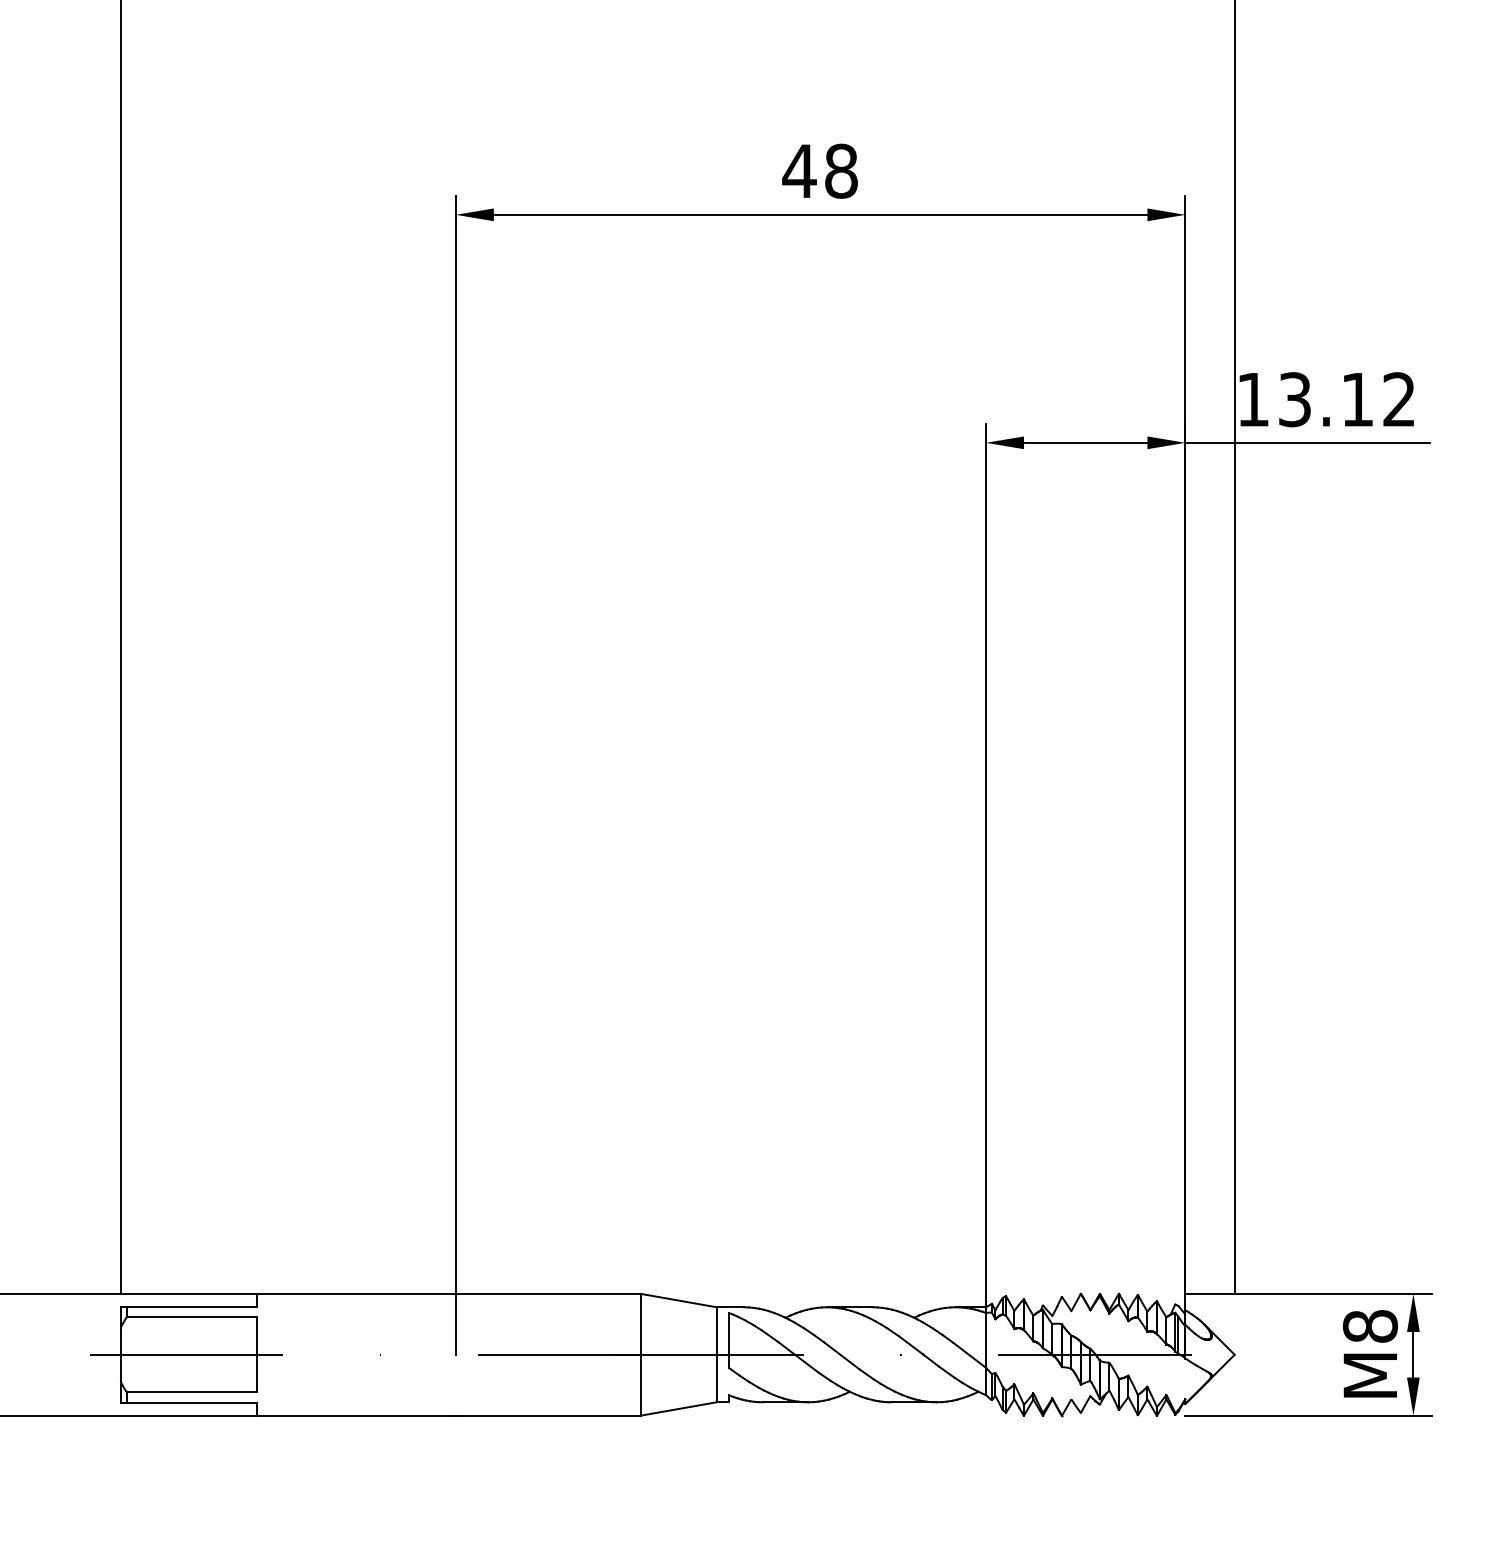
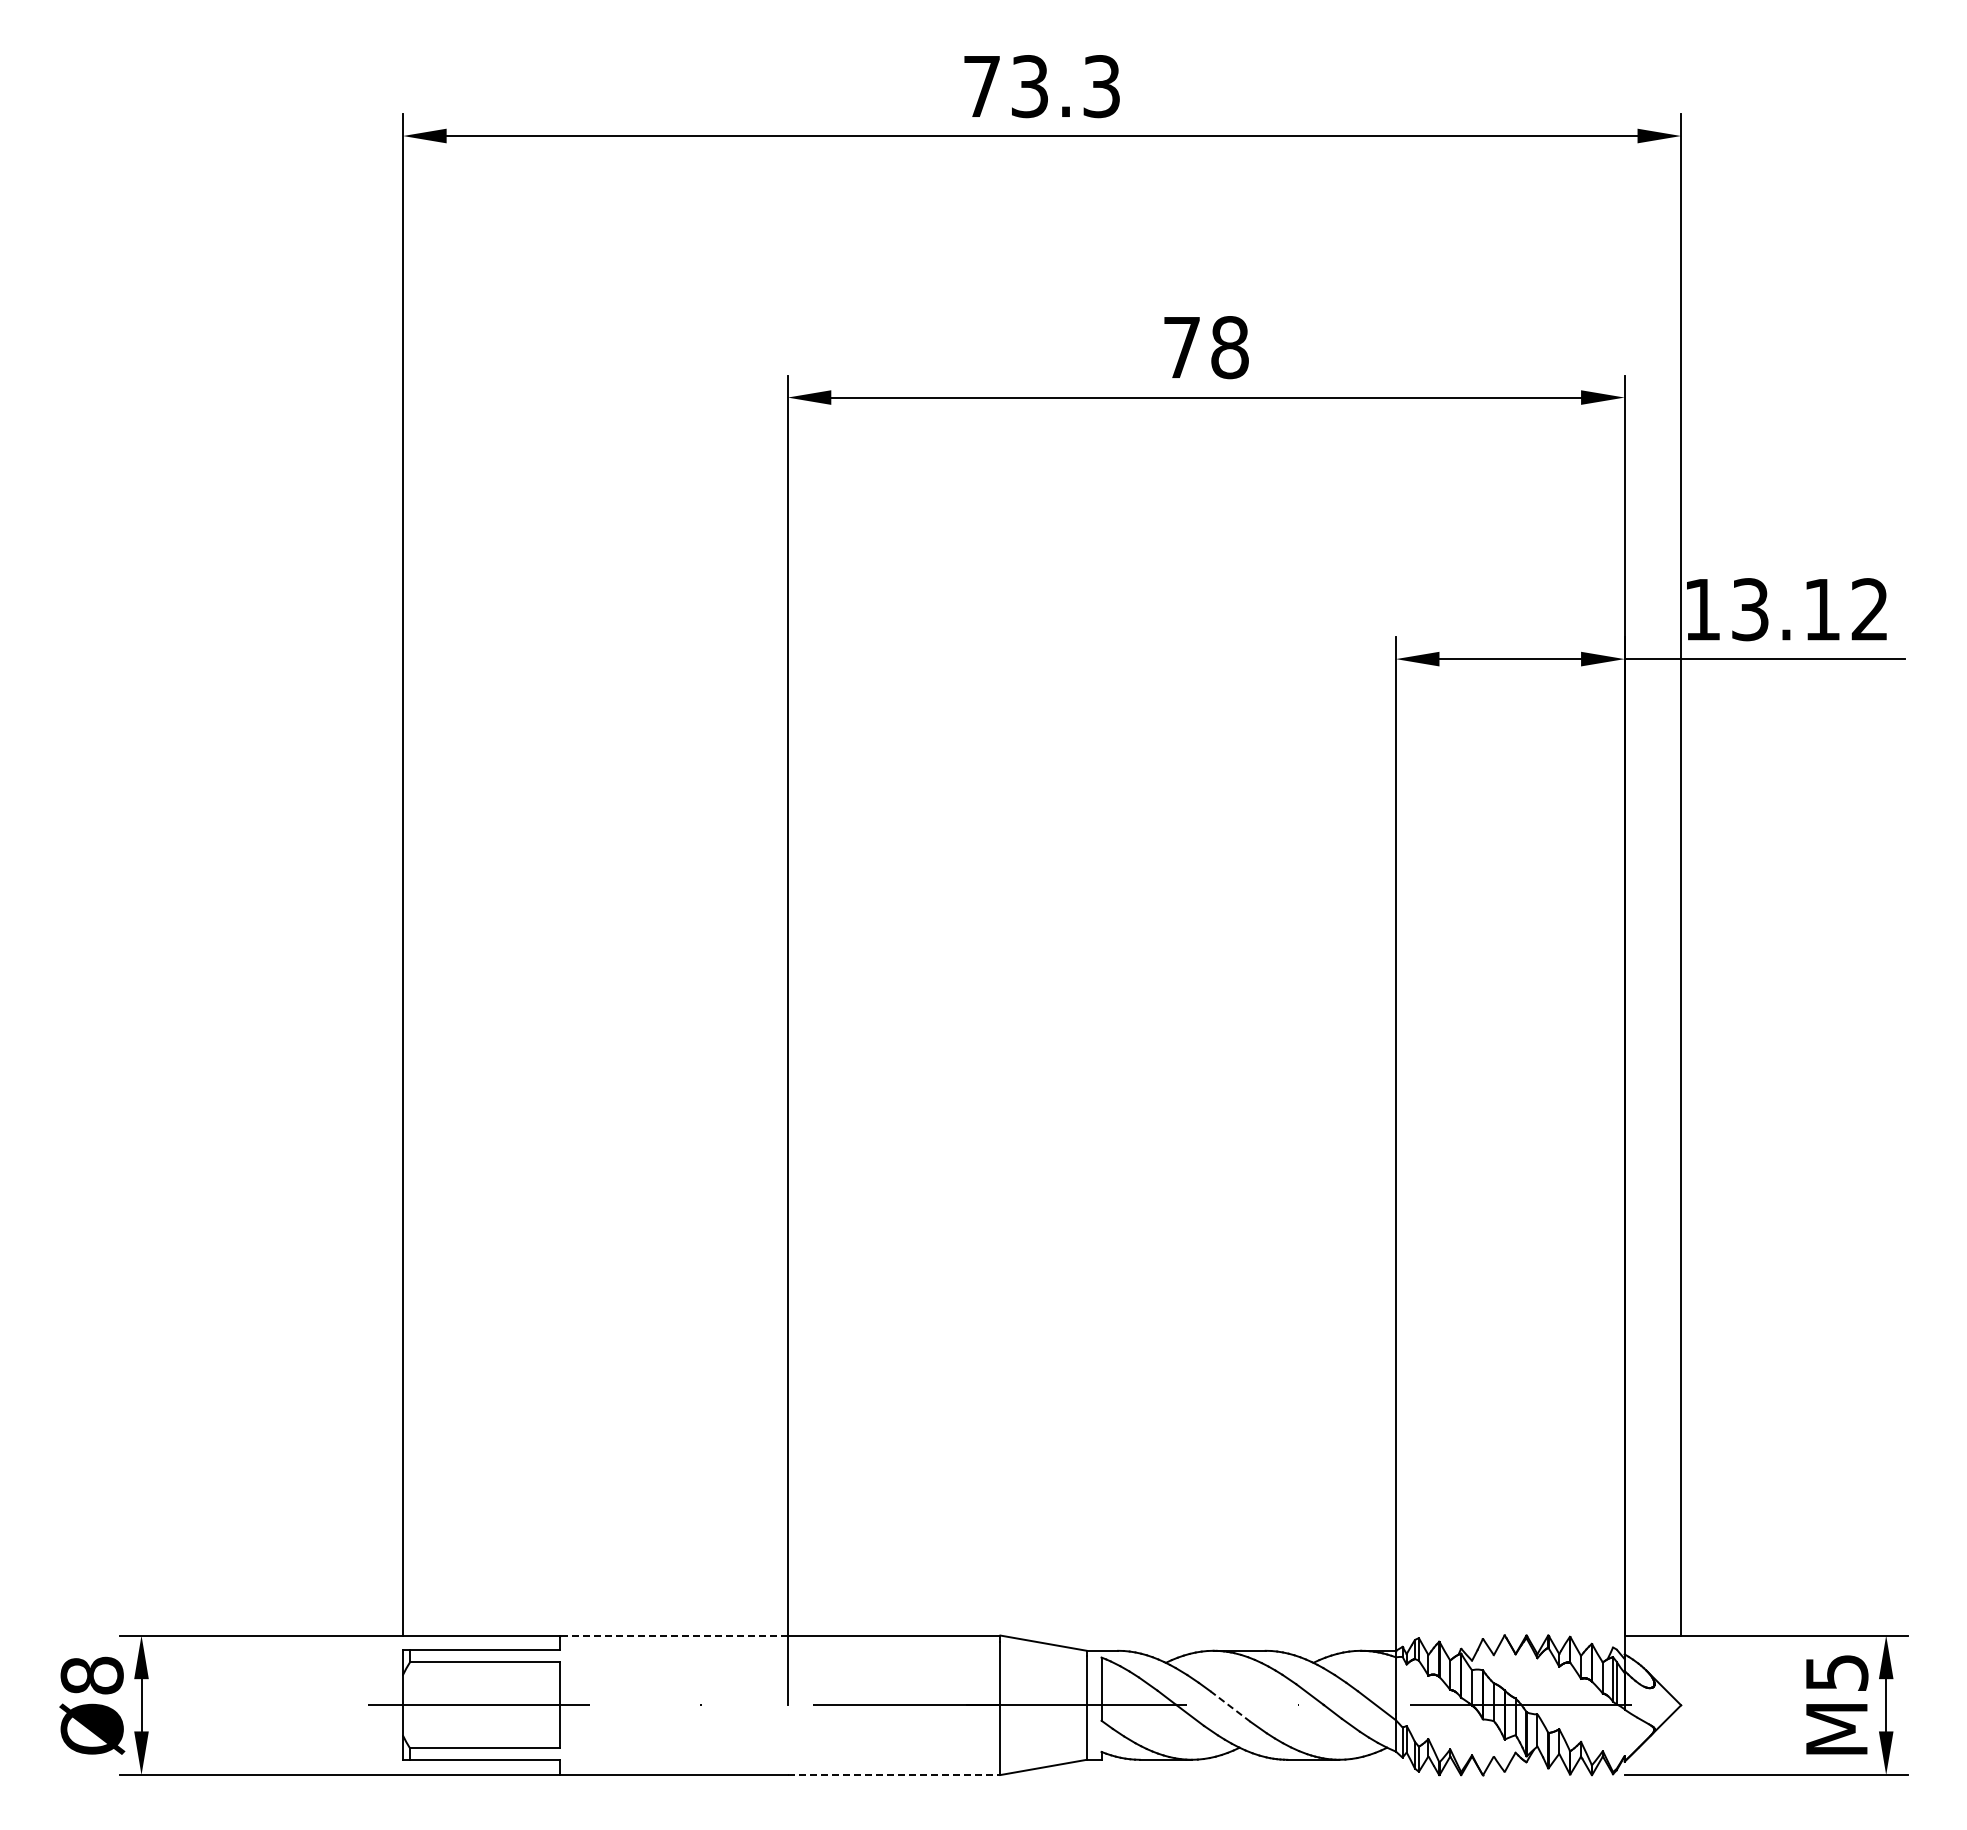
text: (799, 171) -> (1181, 347), 48 -> 78
line: (356, 1293) -> (673, 1635), solid -> dashed
text: (1370, 1326) -> (1836, 1672), M8 -> M5
line: (841, 1355) -> (1230, 1706), solid -> dashed
line: (548, 1415) -> (894, 1775), solid -> dashed

